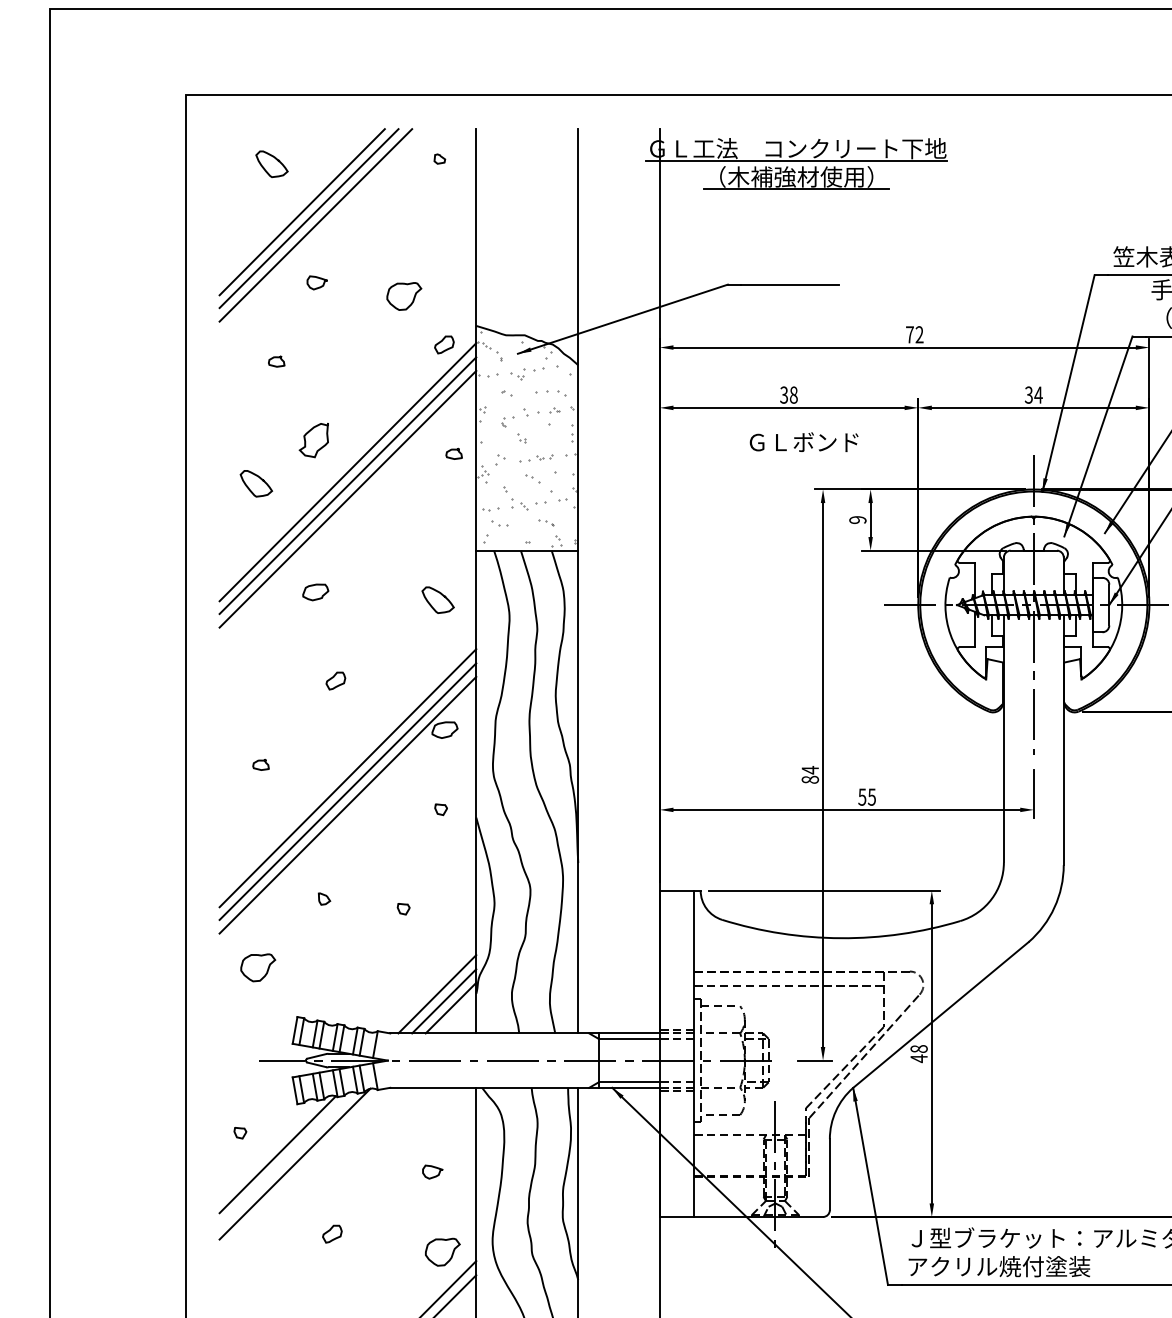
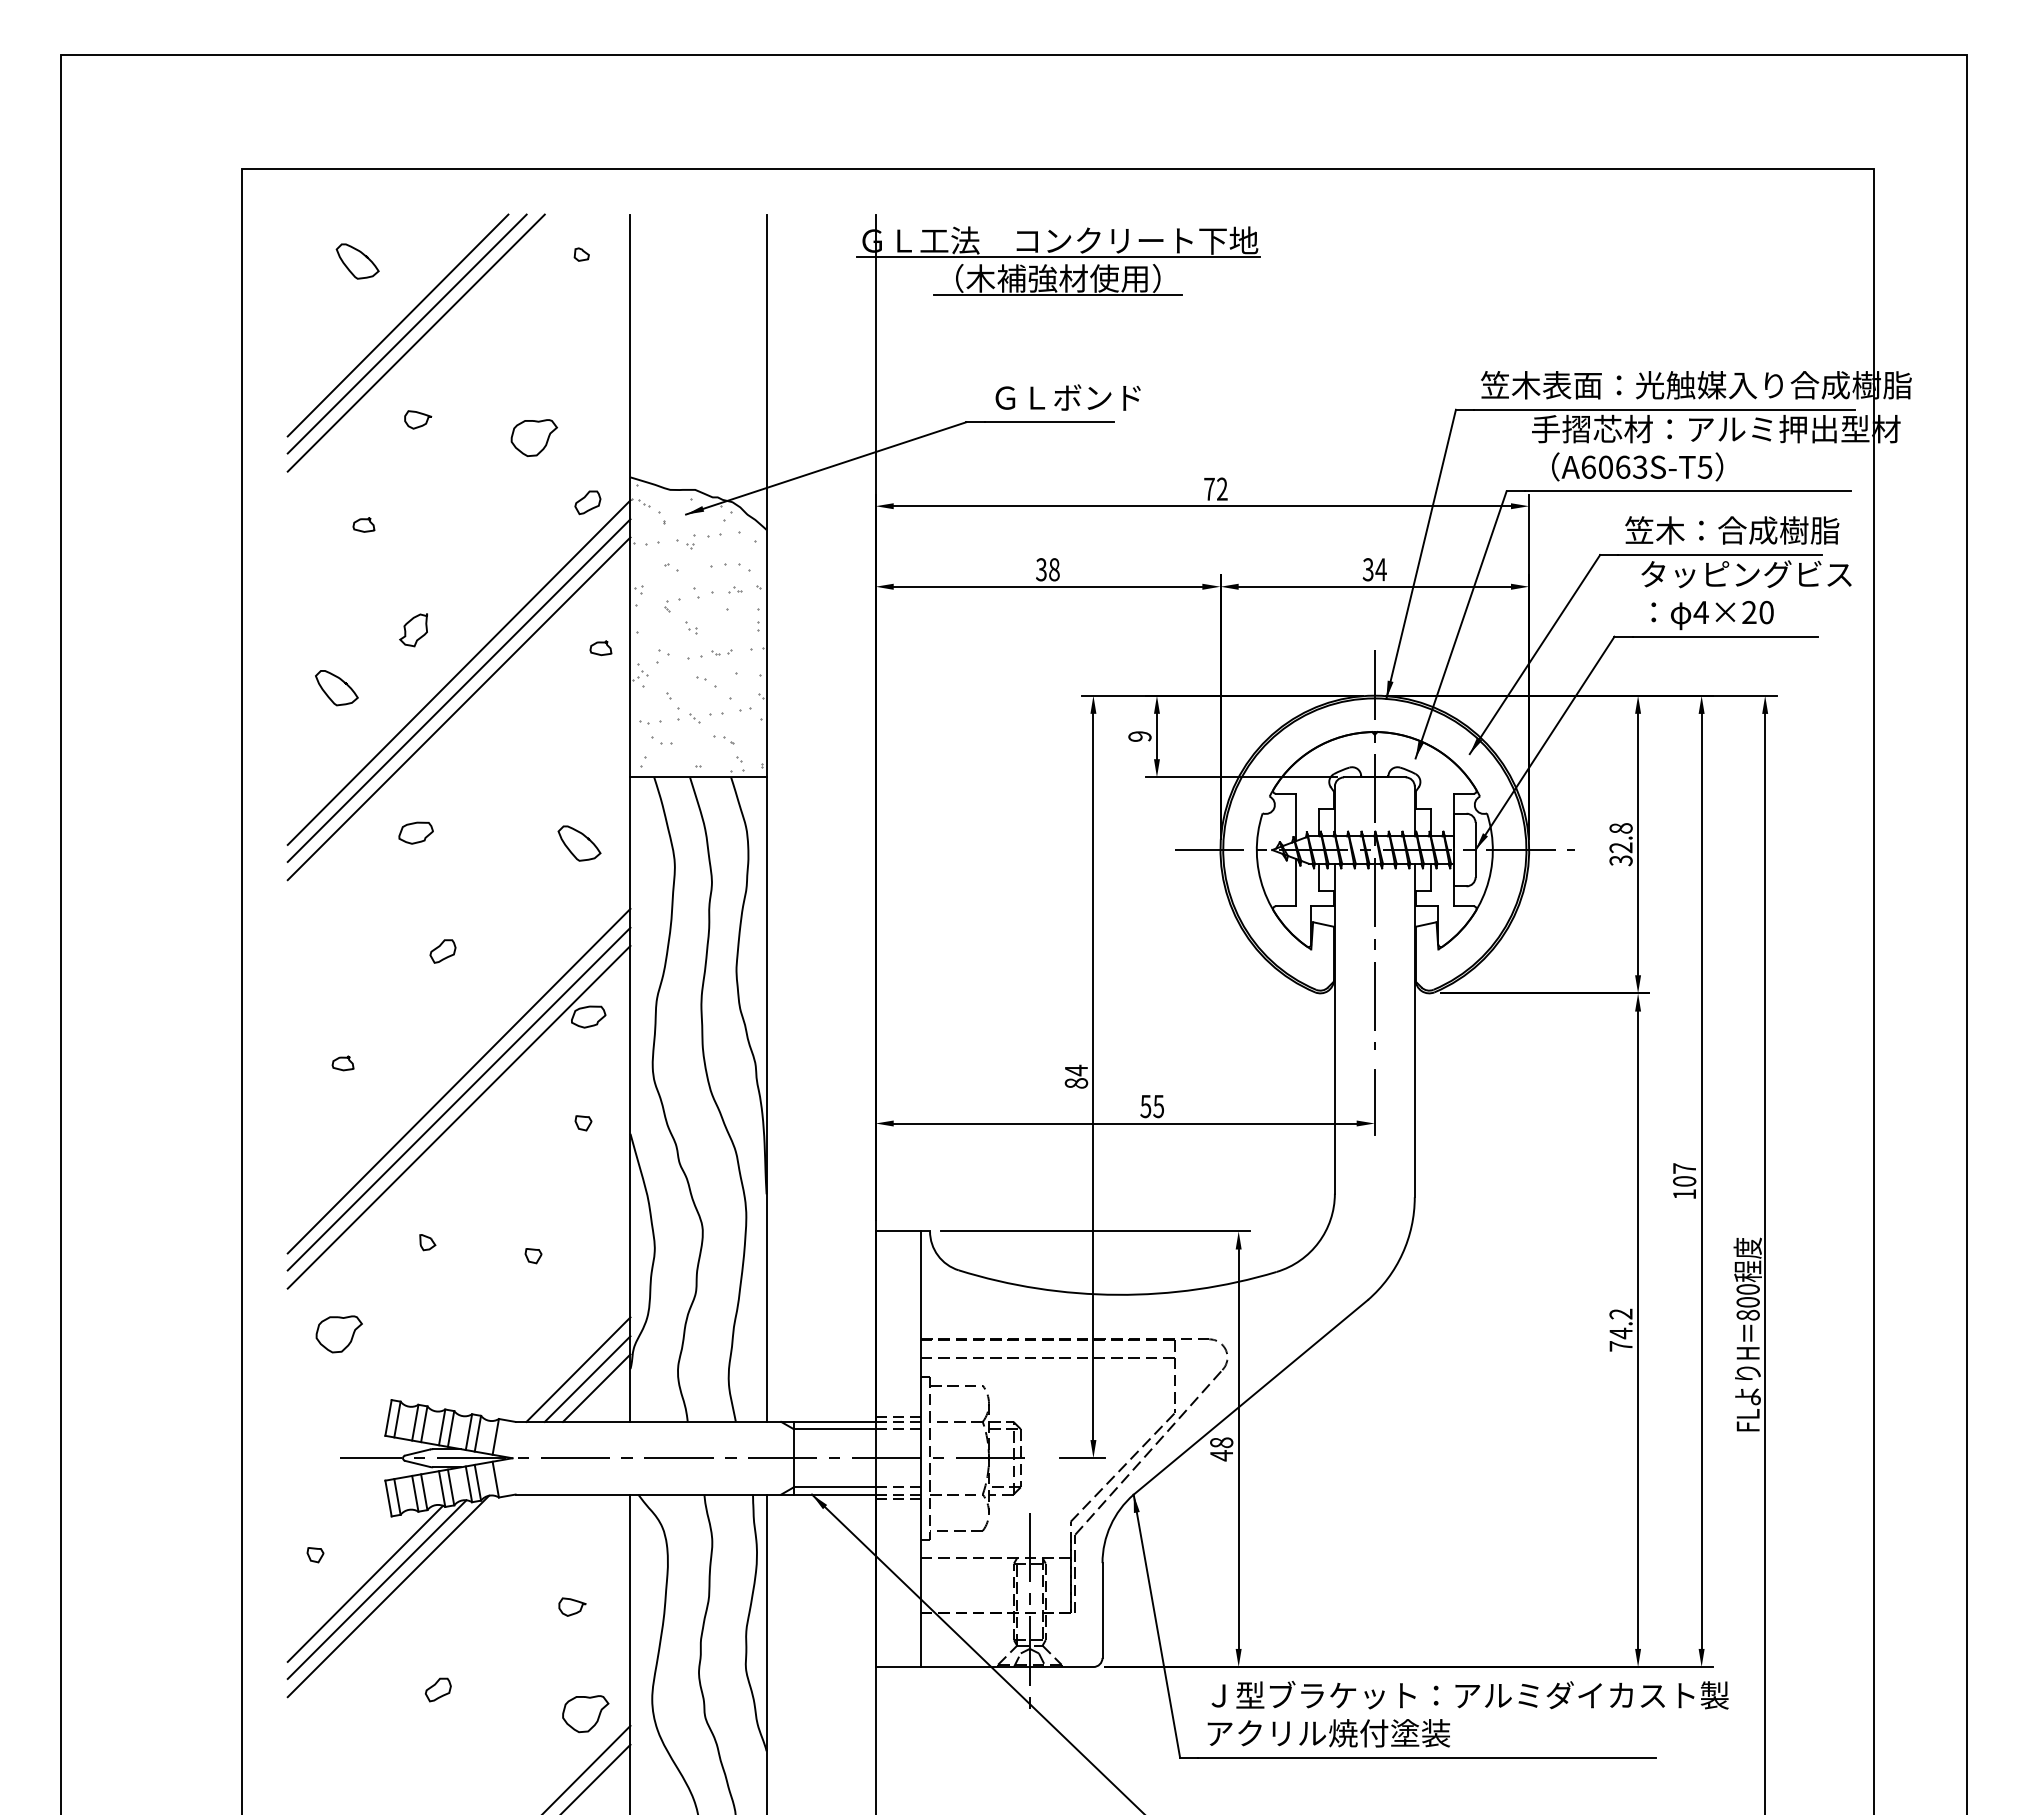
part: (313, 440) -> (413, 630), size x0.71
text: (803, 442) -> (1067, 397), moved
line: (286, 1158) -> (376, 1589), added

